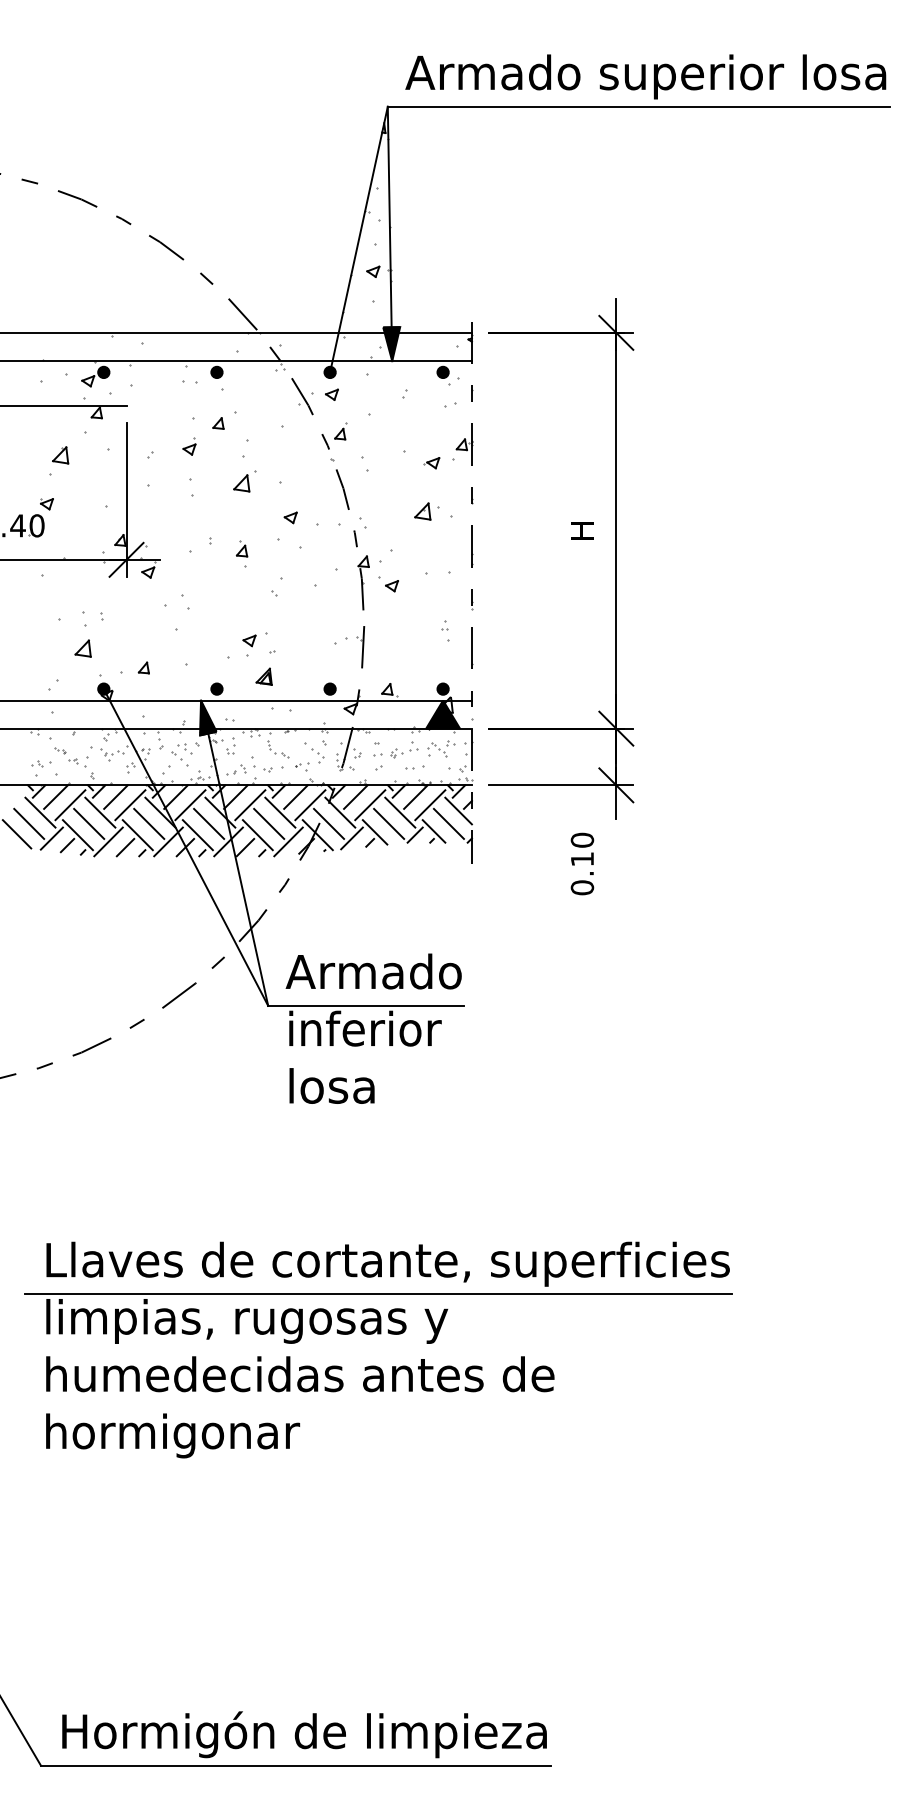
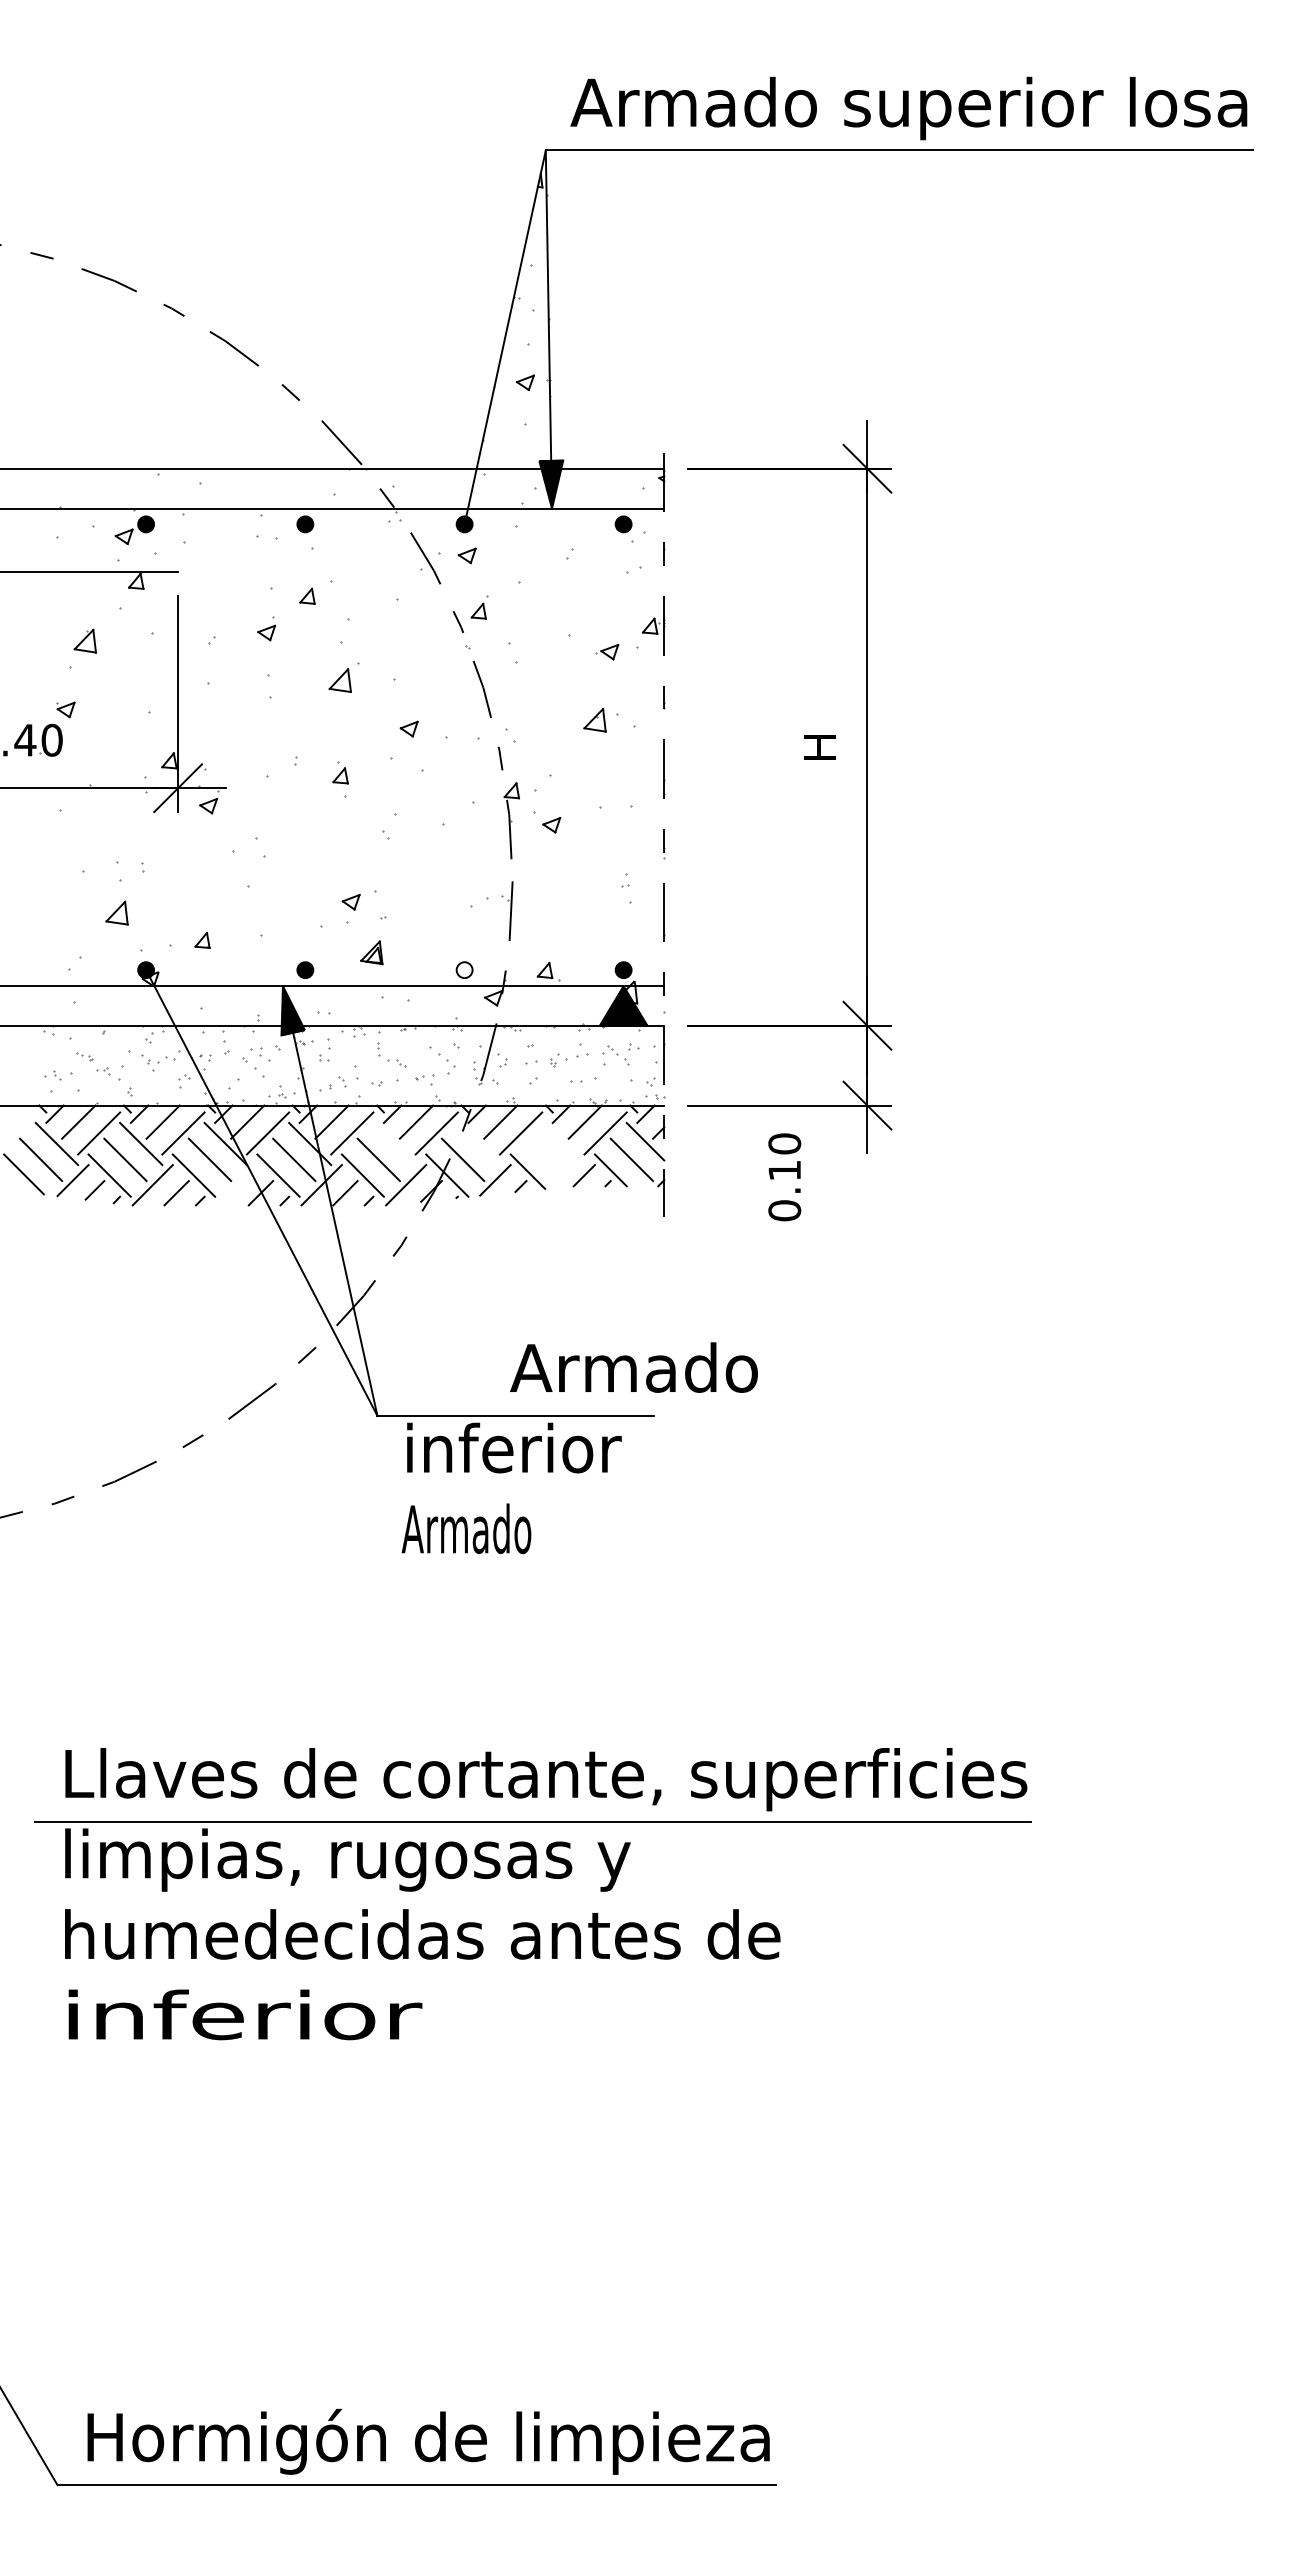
fill: (330, 689) -> (464, 970), removed
line: (280, 812) -> (394, 1143), removed
line: (339, 812) -> (478, 1143), removed
line: (400, 812) -> (563, 1143), removed
line: (389, 823) -> (547, 1159), removed
line: (168, 842) -> (237, 1185), removed
text: (582, 864) -> (784, 1177), moved
text: (373, 971) -> (633, 1367), moved
text: (331, 1085) -> (466, 1528), losa -> Armado
text: (172, 1435) -> (242, 2020), hormigonar -> inferior

